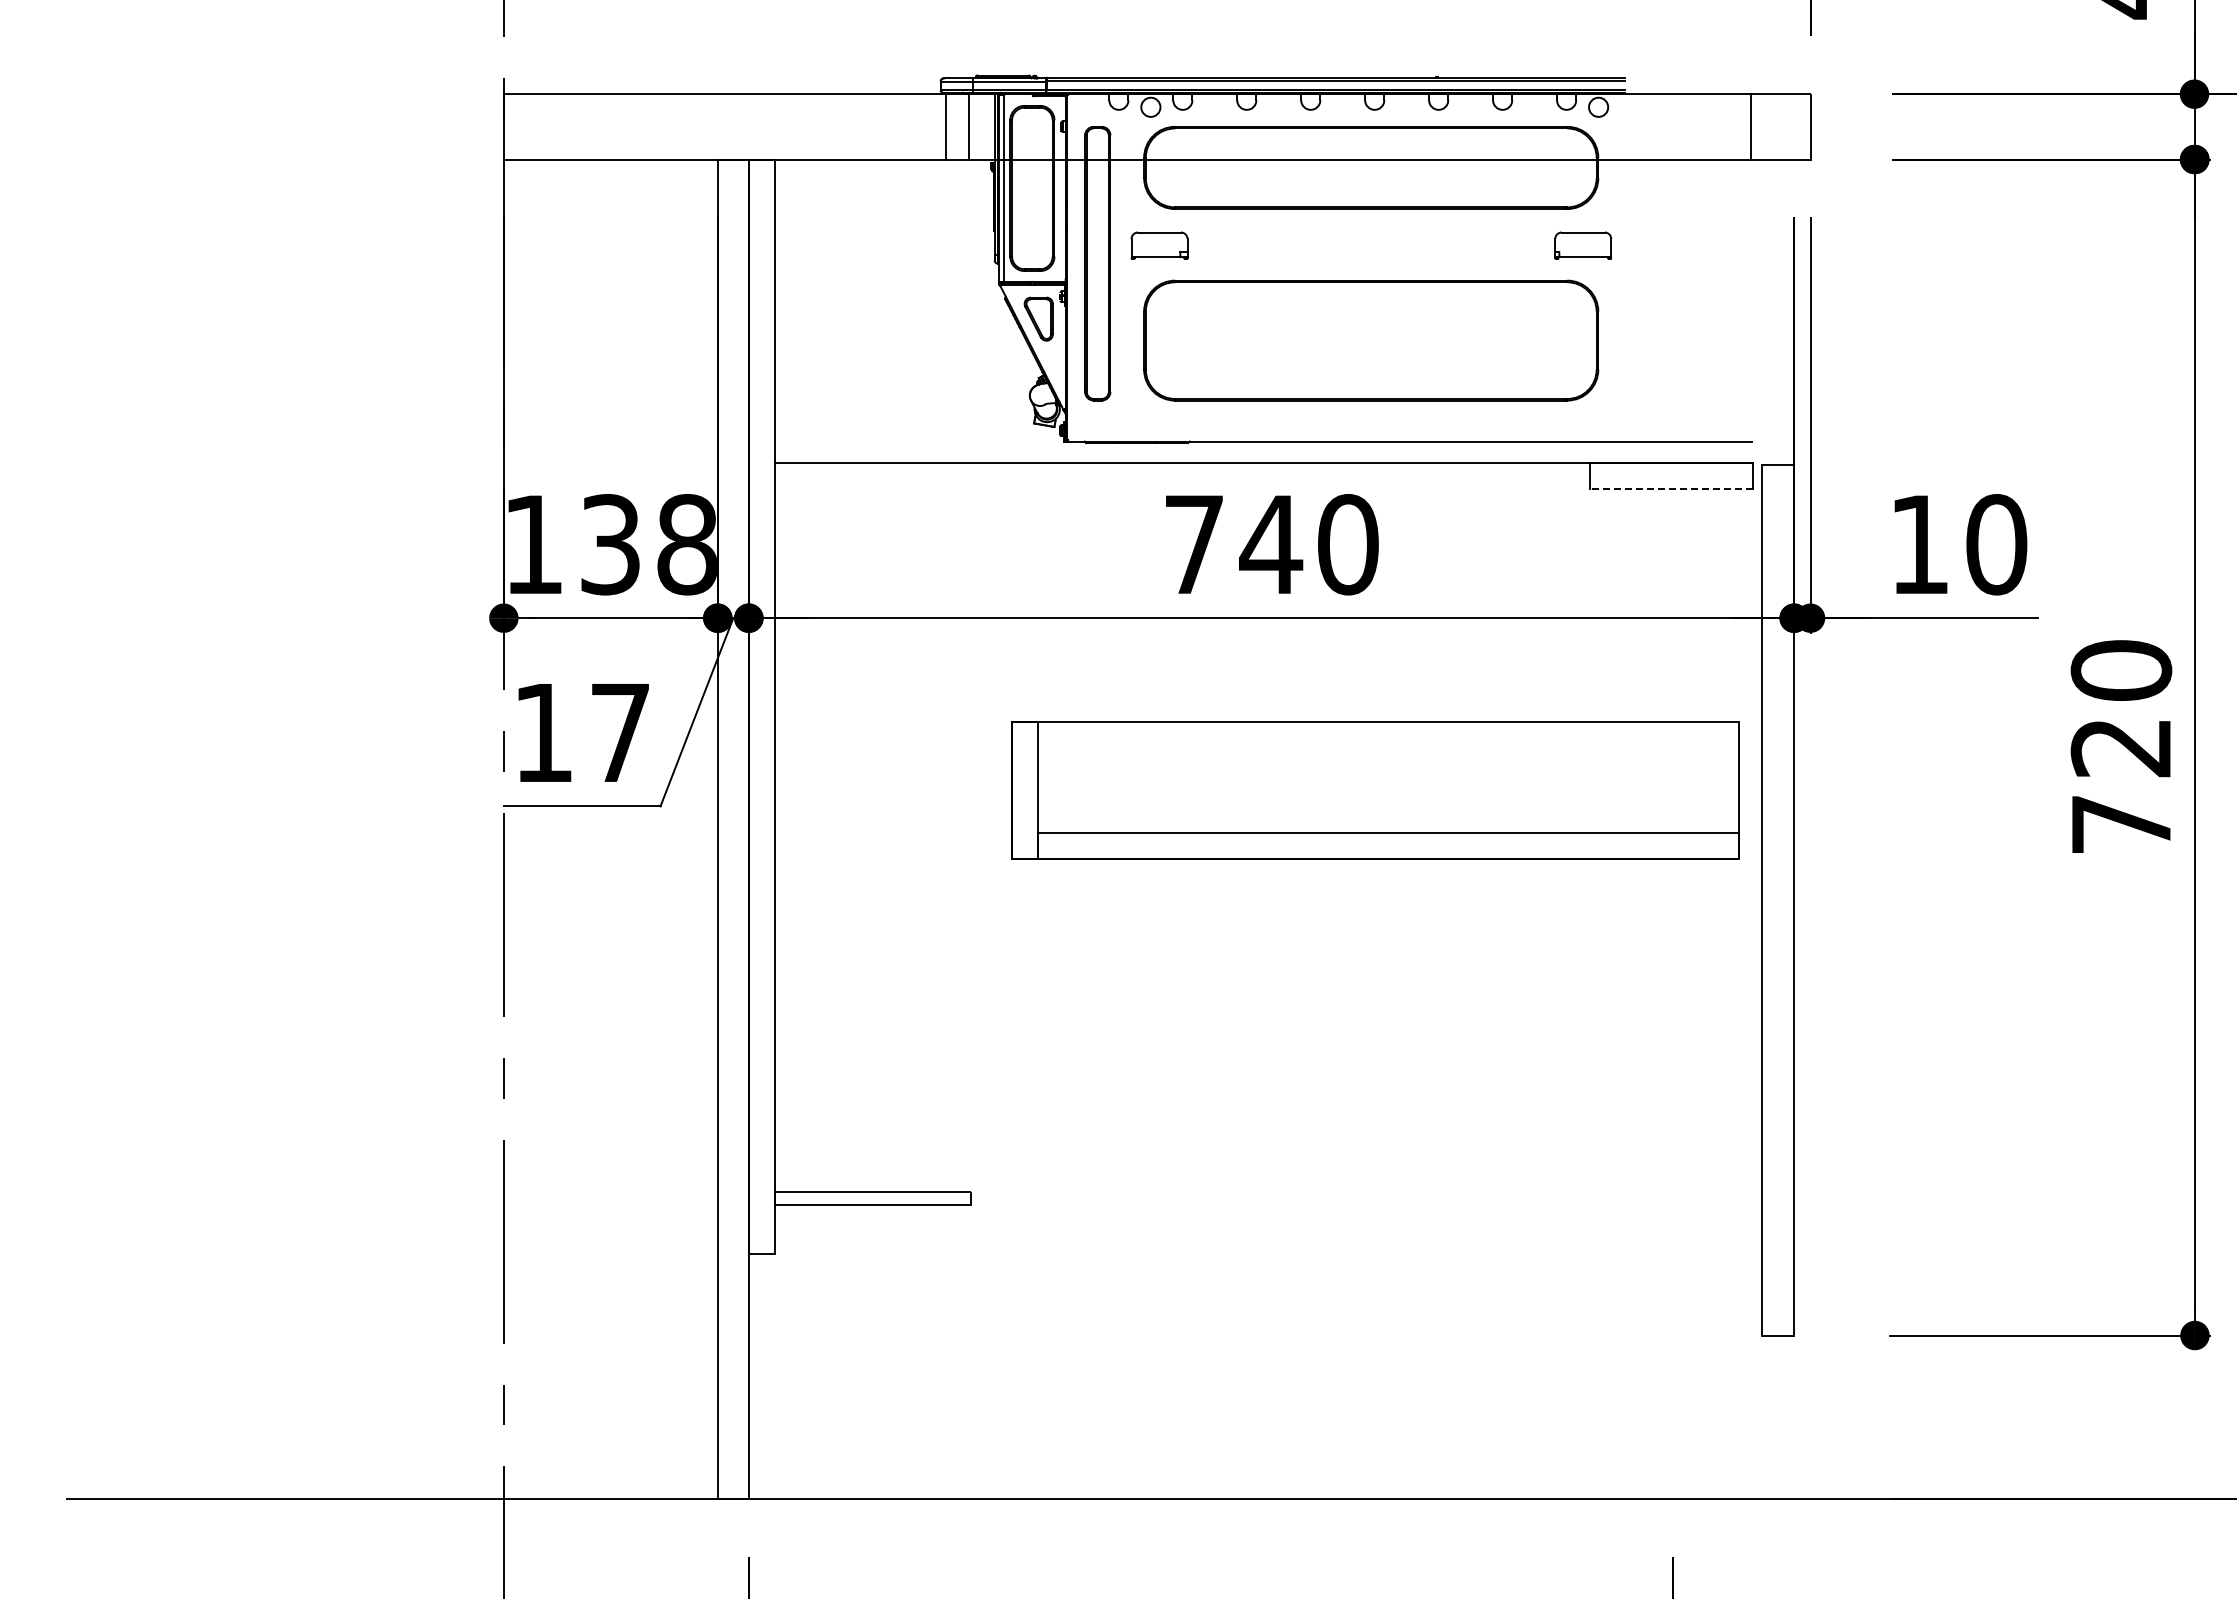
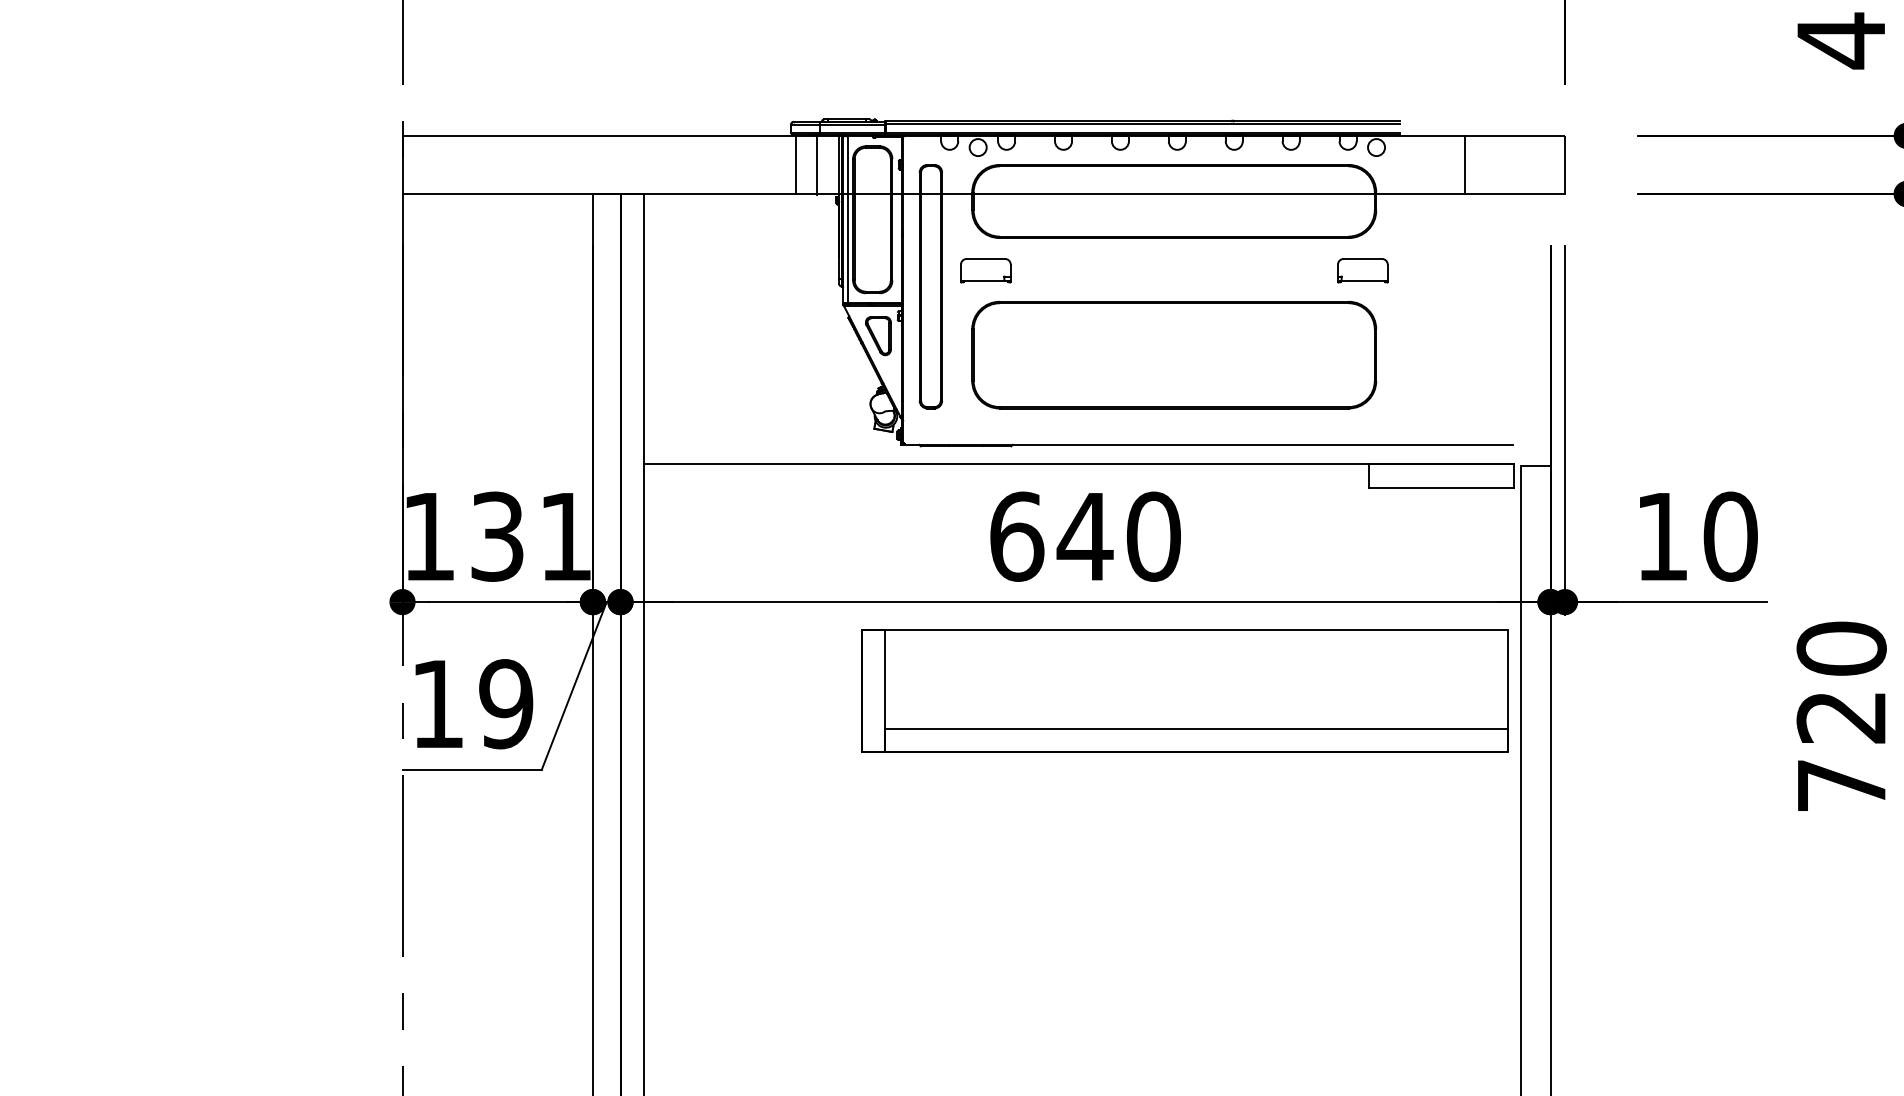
line: (1750, 126) -> (1464, 164), moved
line: (1671, 489) -> (1441, 487), dashed -> solid
text: (686, 544) -> (565, 536), 138 -> 131
text: (1194, 544) -> (1016, 536), 740 -> 640
text: (620, 732) -> (506, 703), 17 -> 19
part: (1375, 790) -> (1185, 691), moved

